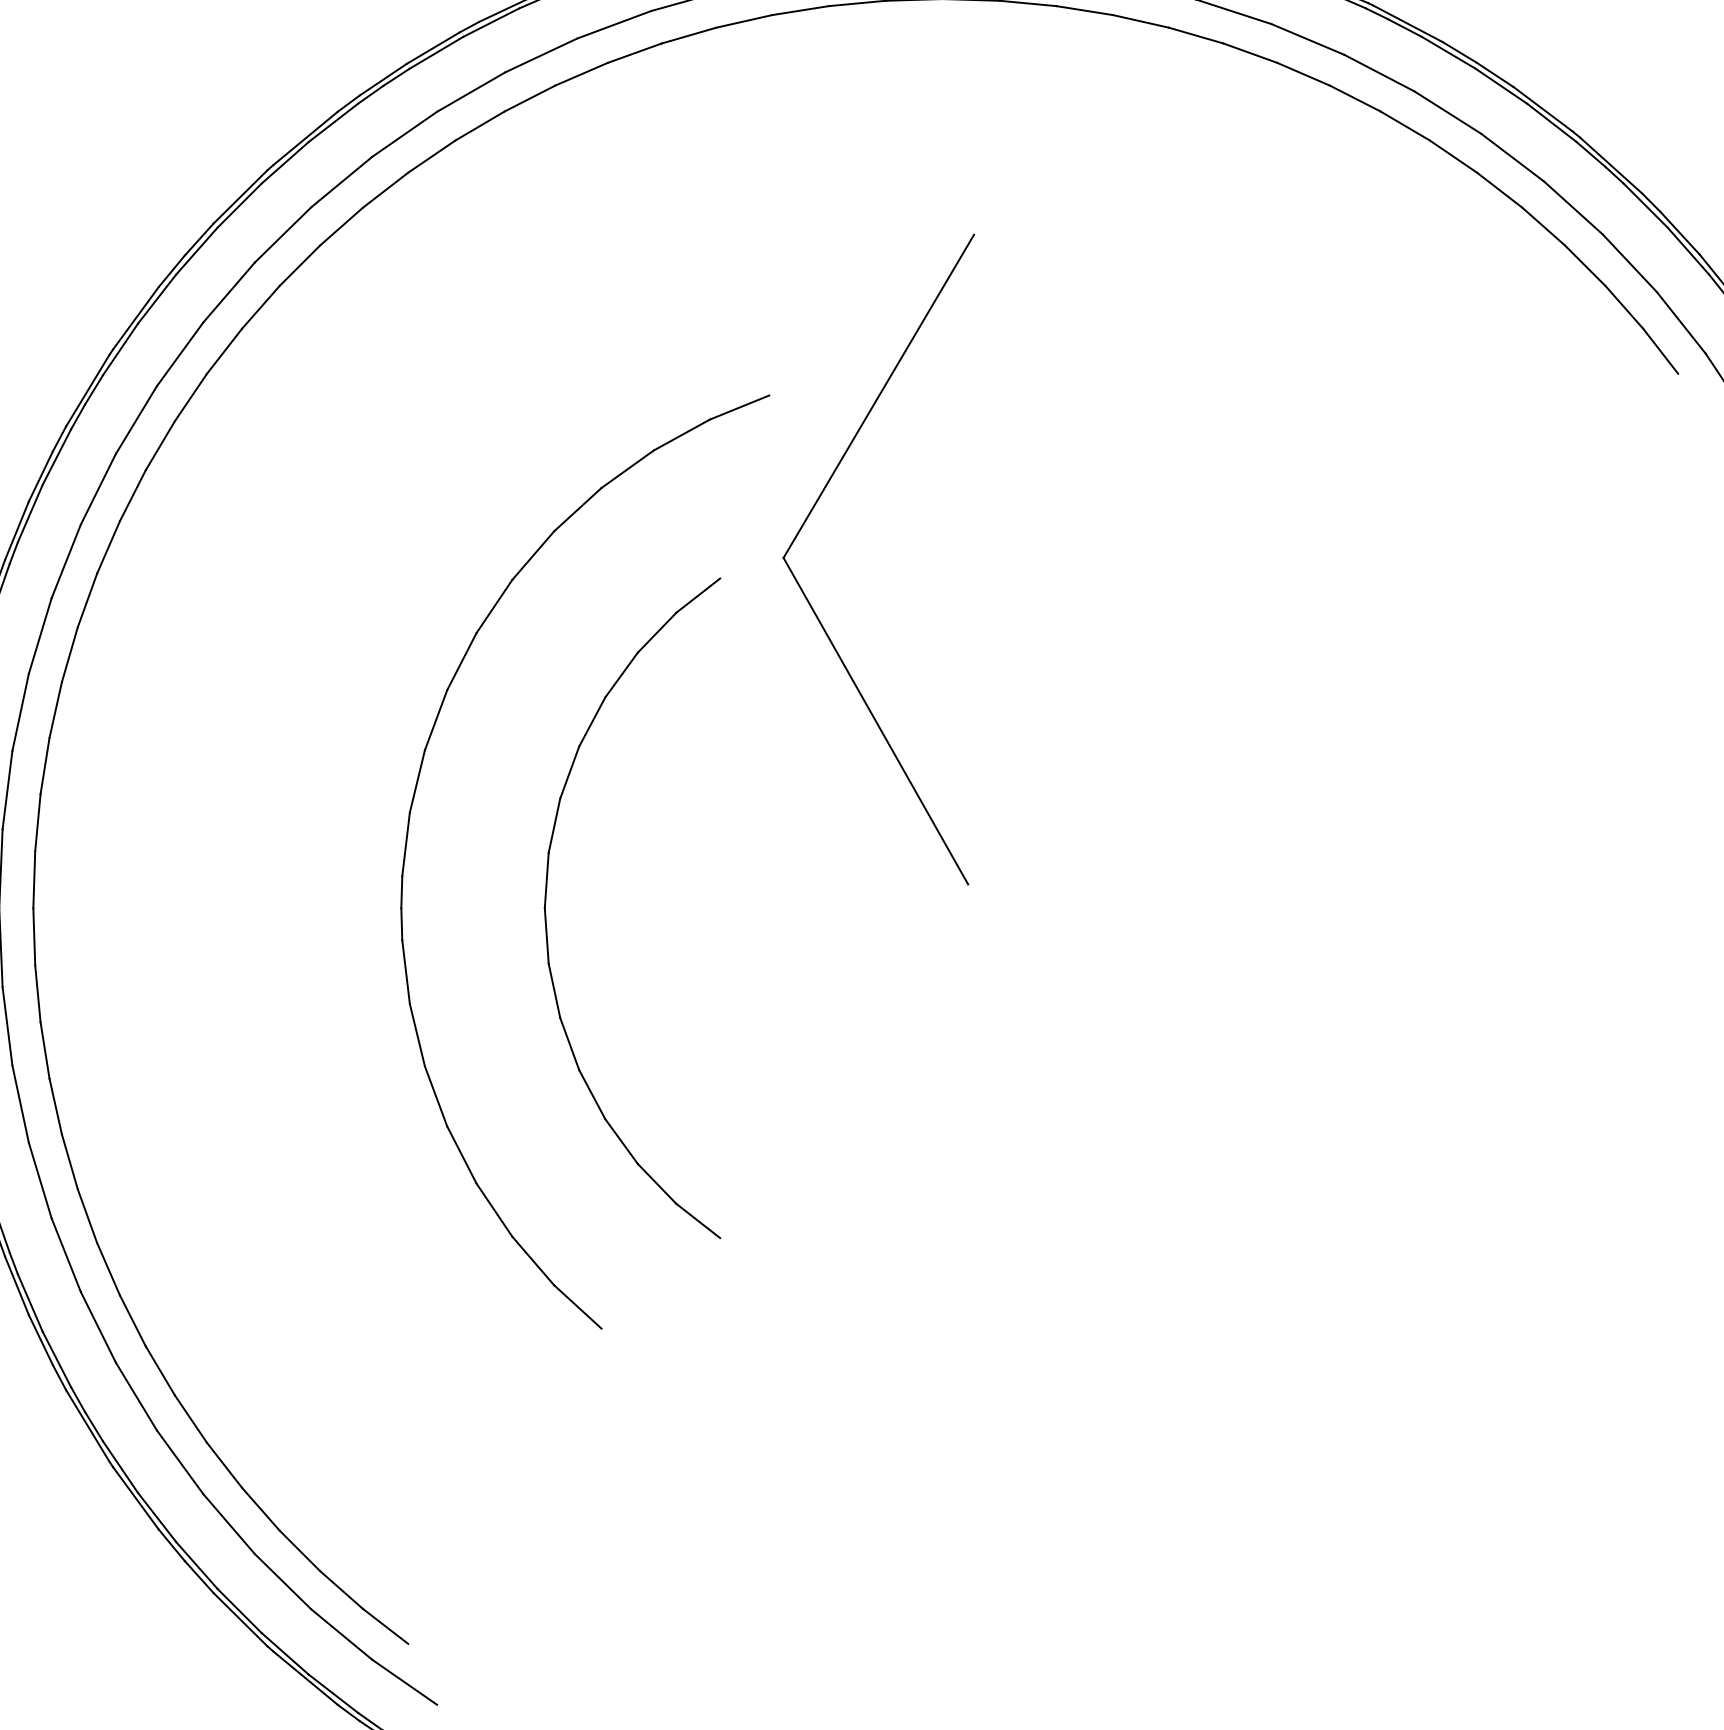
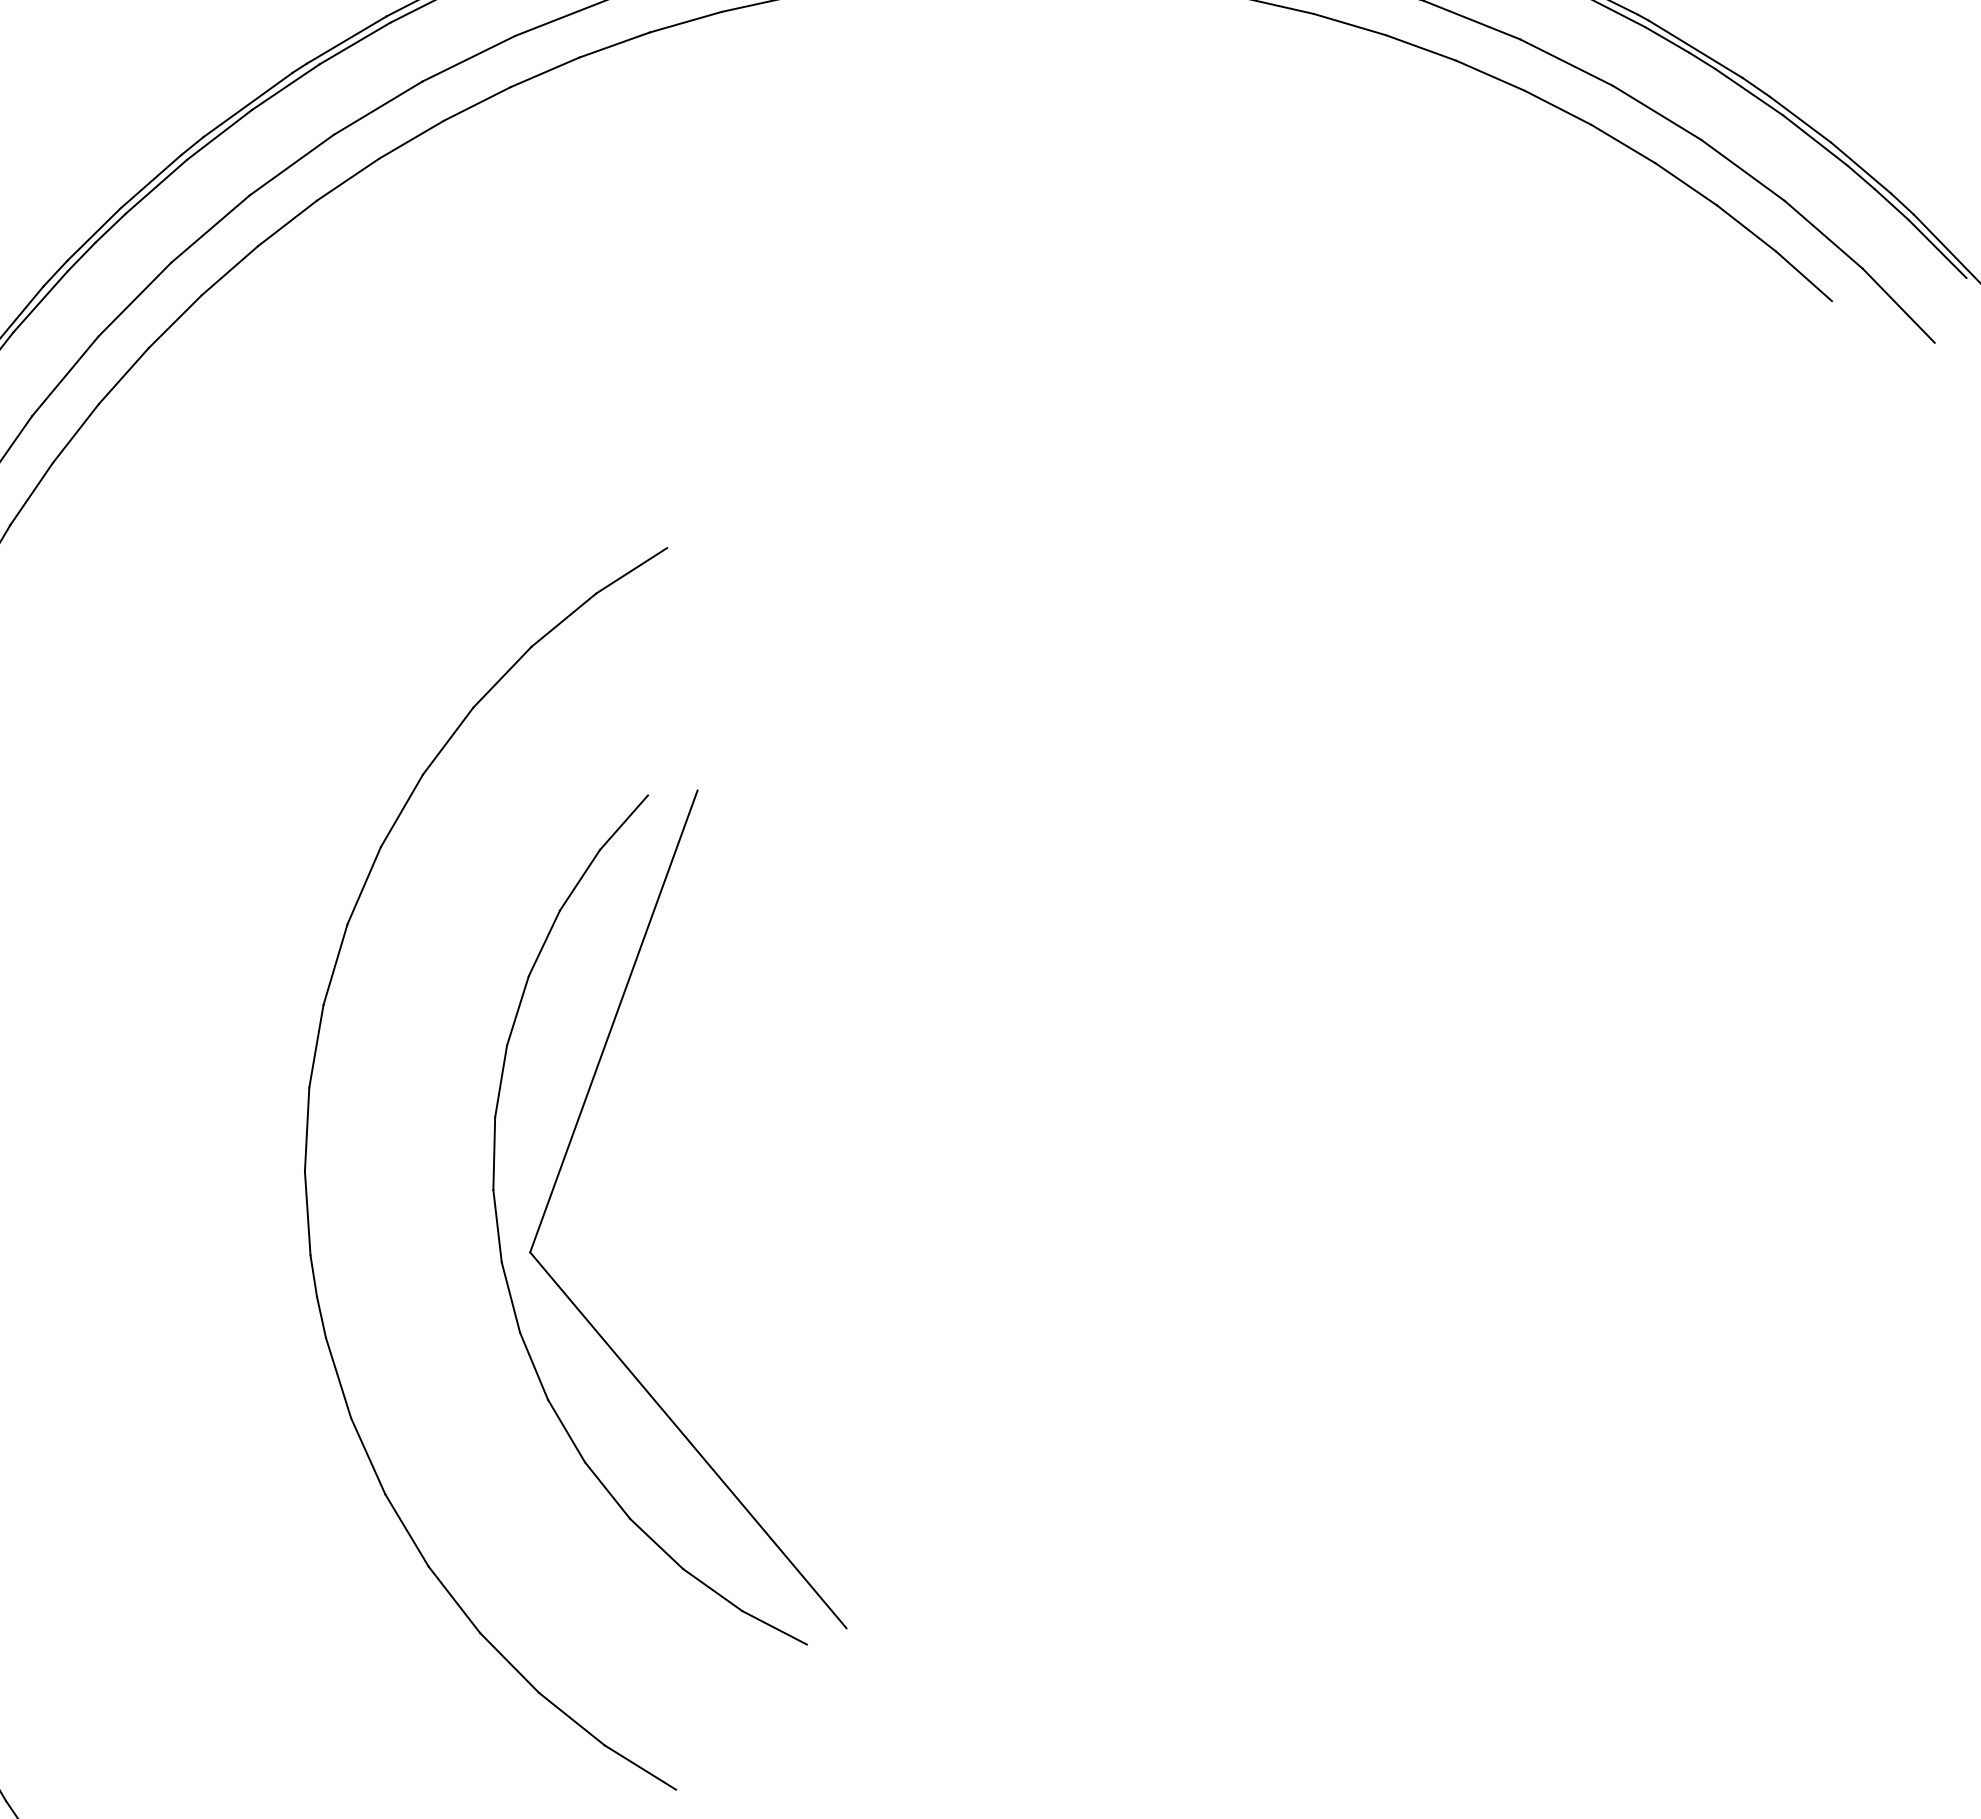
part: (808, 599) -> (572, 1299), moved

